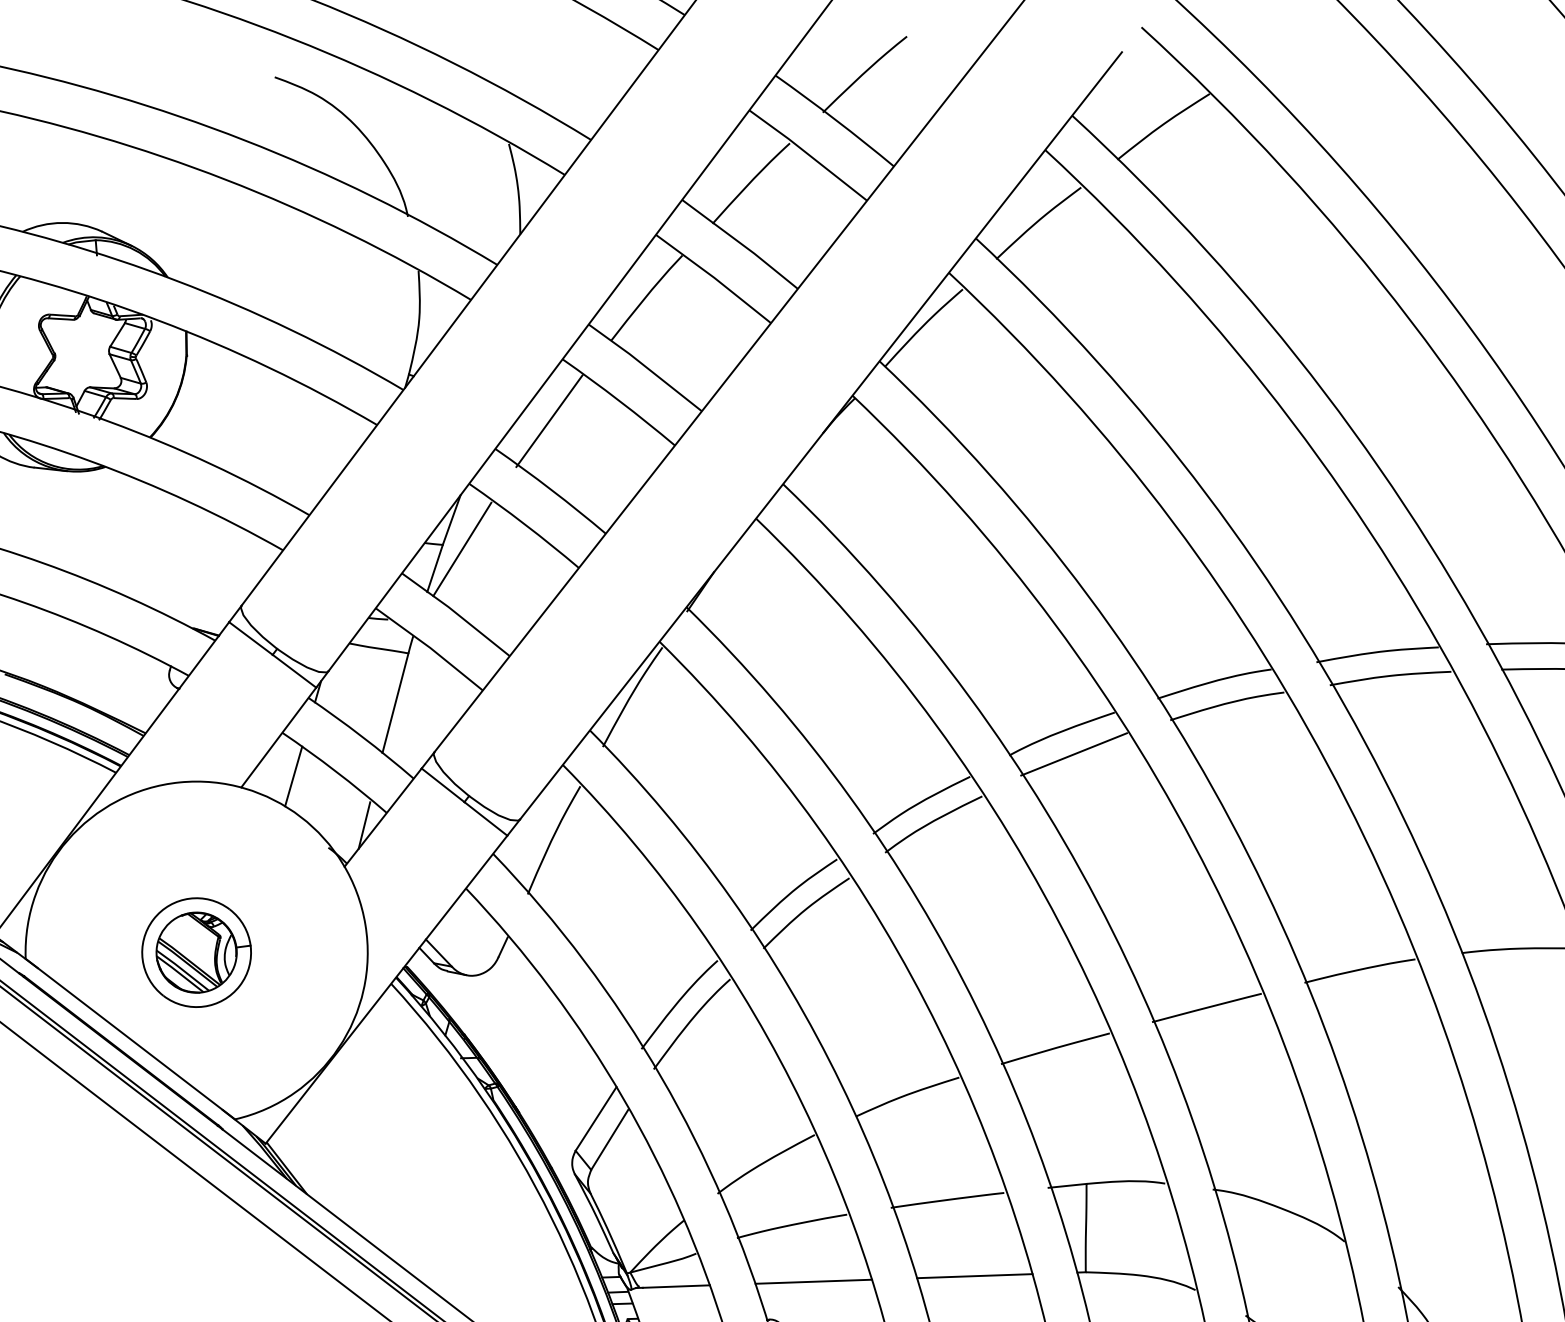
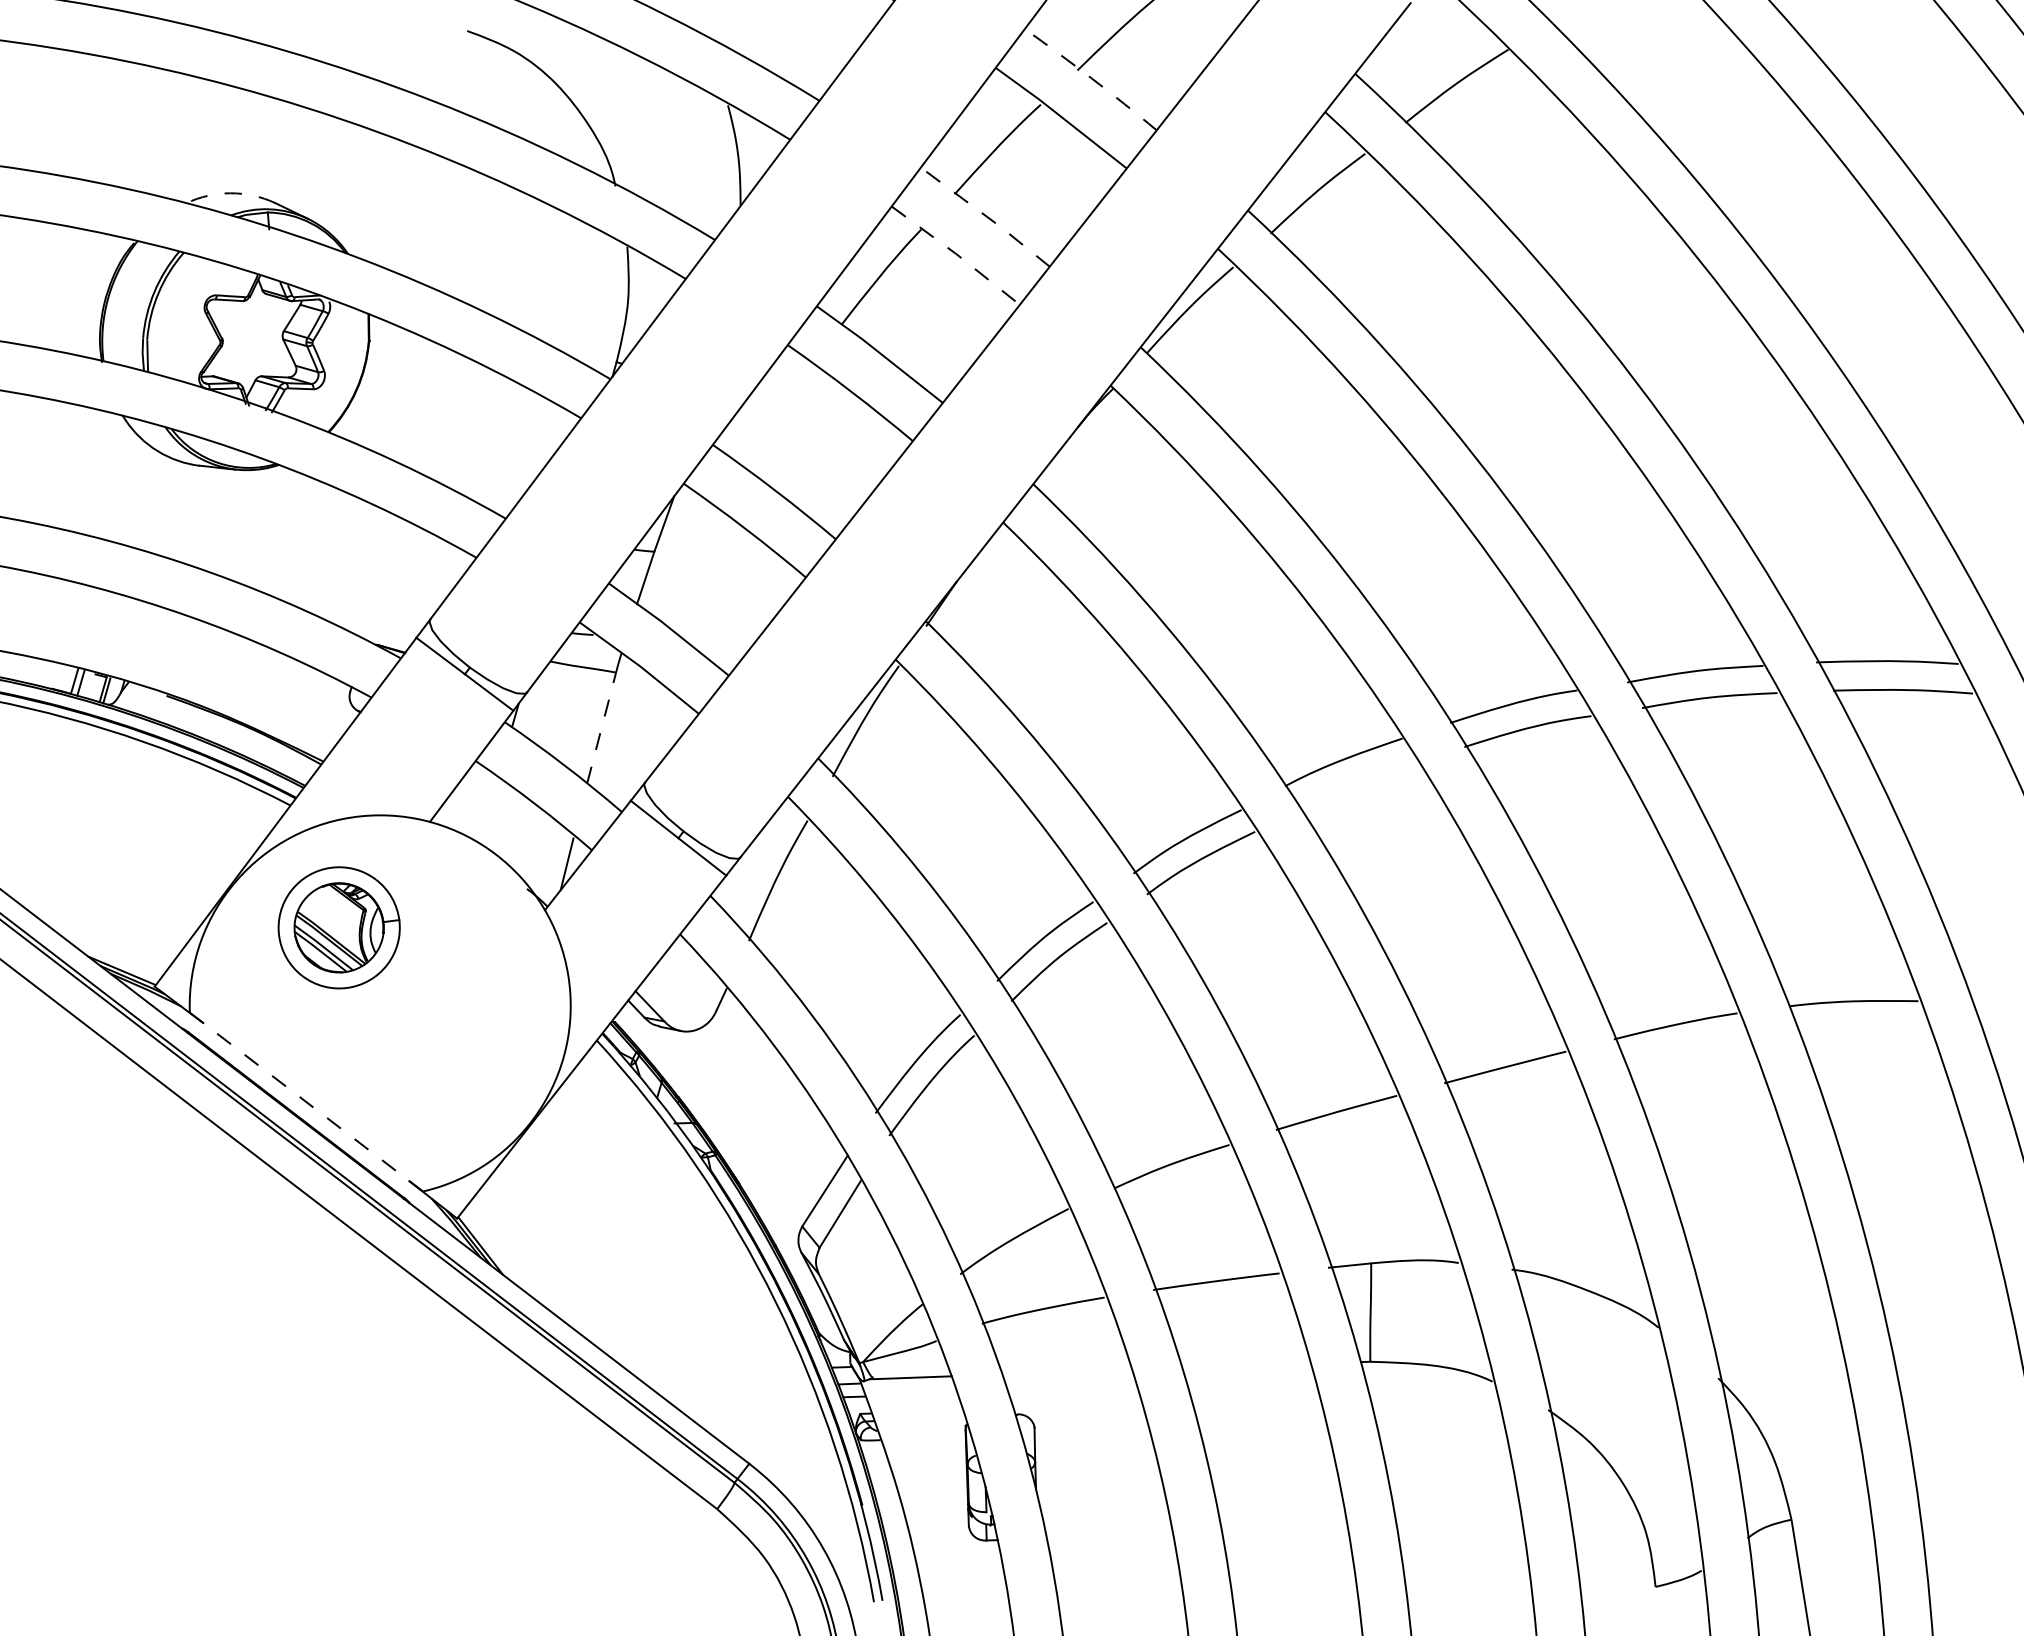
arc: (835, 119) -> (1091, 78), solid -> dashed
arc: (62, 223) -> (230, 193), solid -> dashed
line: (741, 243) -> (986, 216), solid -> dashed
line: (714, 277) -> (956, 254), solid -> dashed
line: (548, 421) -> (772, 414), removed
line: (461, 549) -> (675, 556), removed
line: (395, 702) -> (601, 727), solid -> dashed
line: (1074, 753) -> (1357, 784), removed
line: (292, 776) -> (487, 809), removed
part: (196, 952) -> (338, 927), moved
line: (130, 1039) -> (306, 1102), solid -> dashed
line: (974, 1275) -> (1246, 1365), removed
line: (813, 1281) -> (1067, 1372), removed

